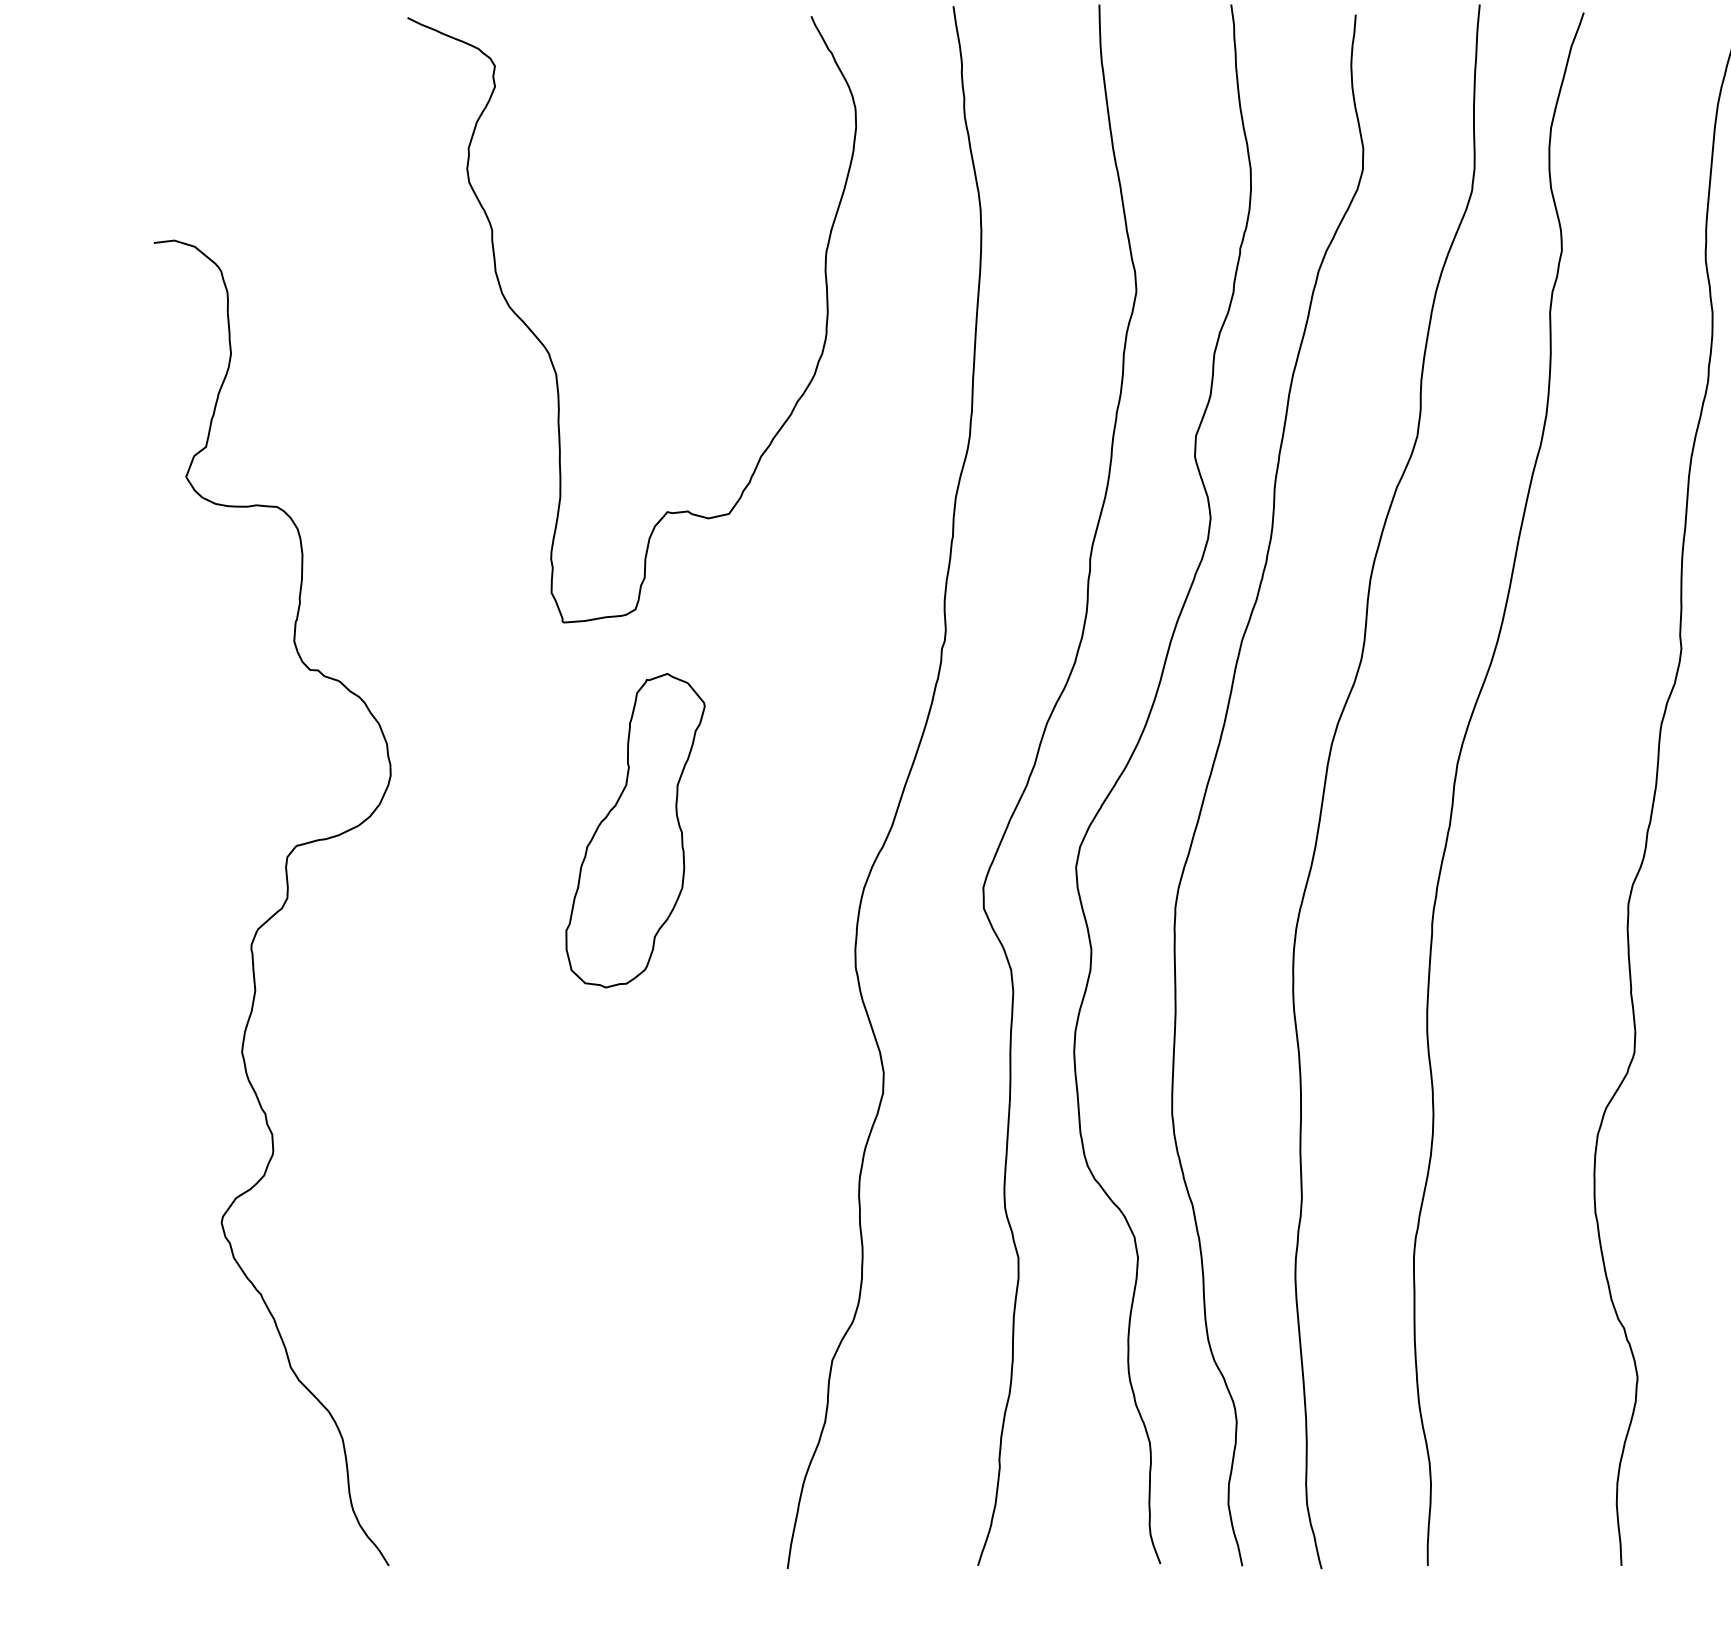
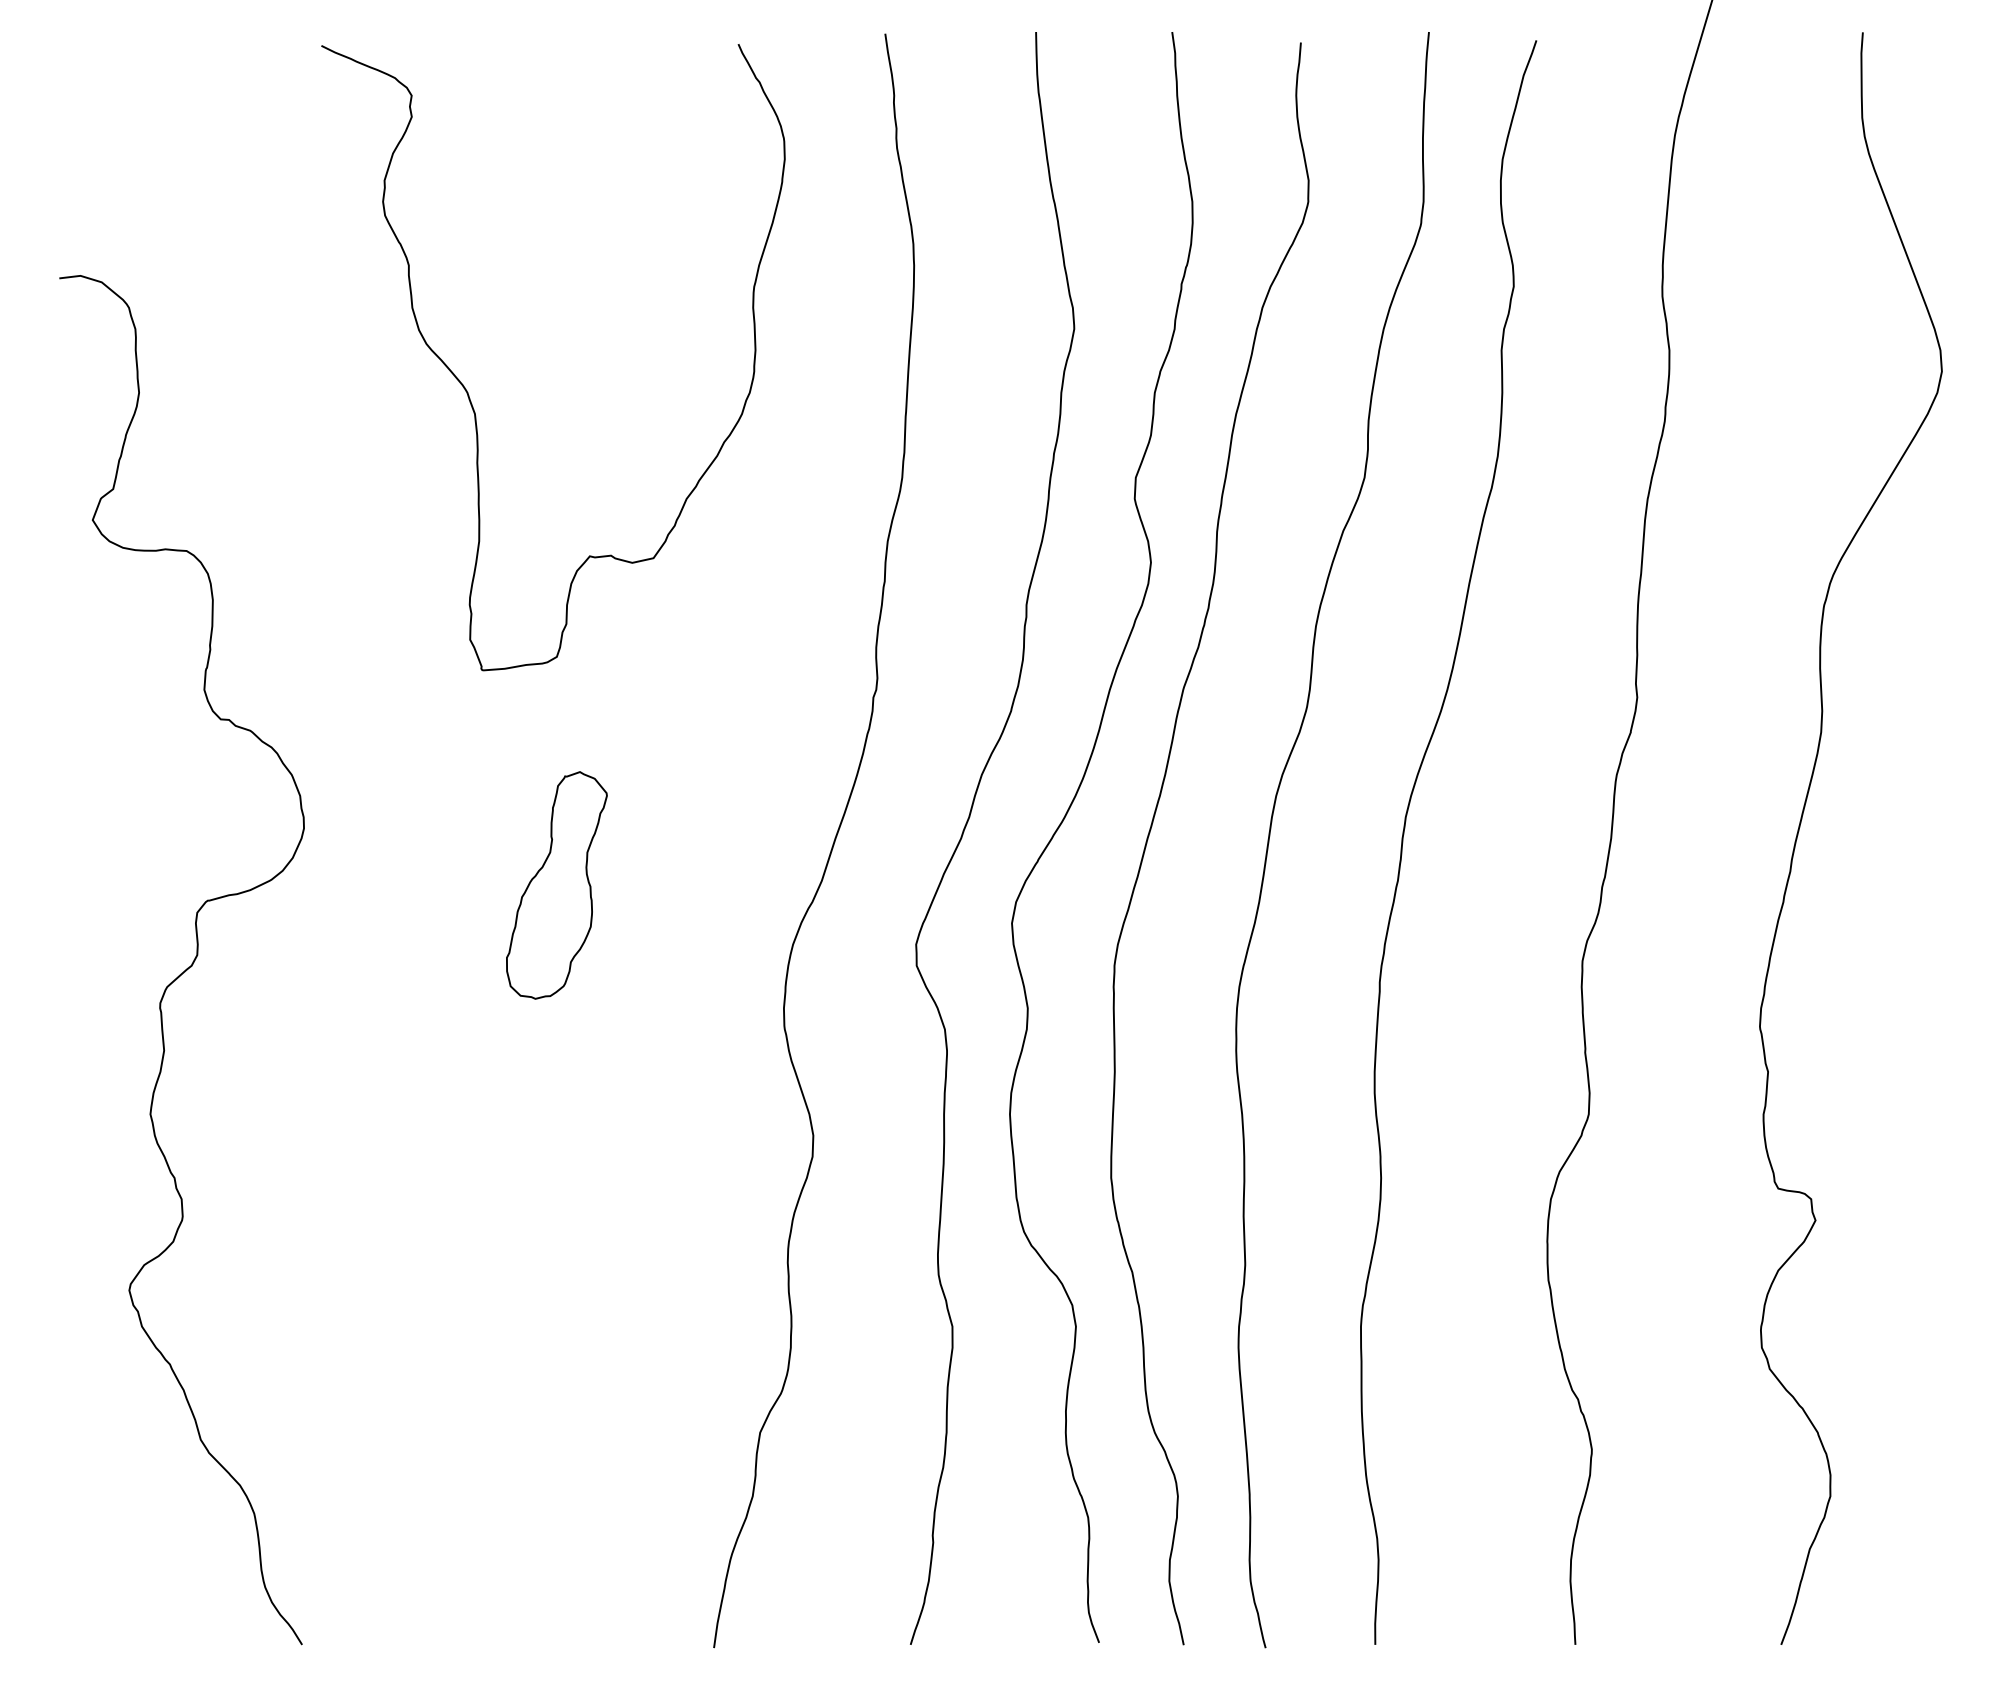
part: (635, 830) -> (556, 885), size x0.7

